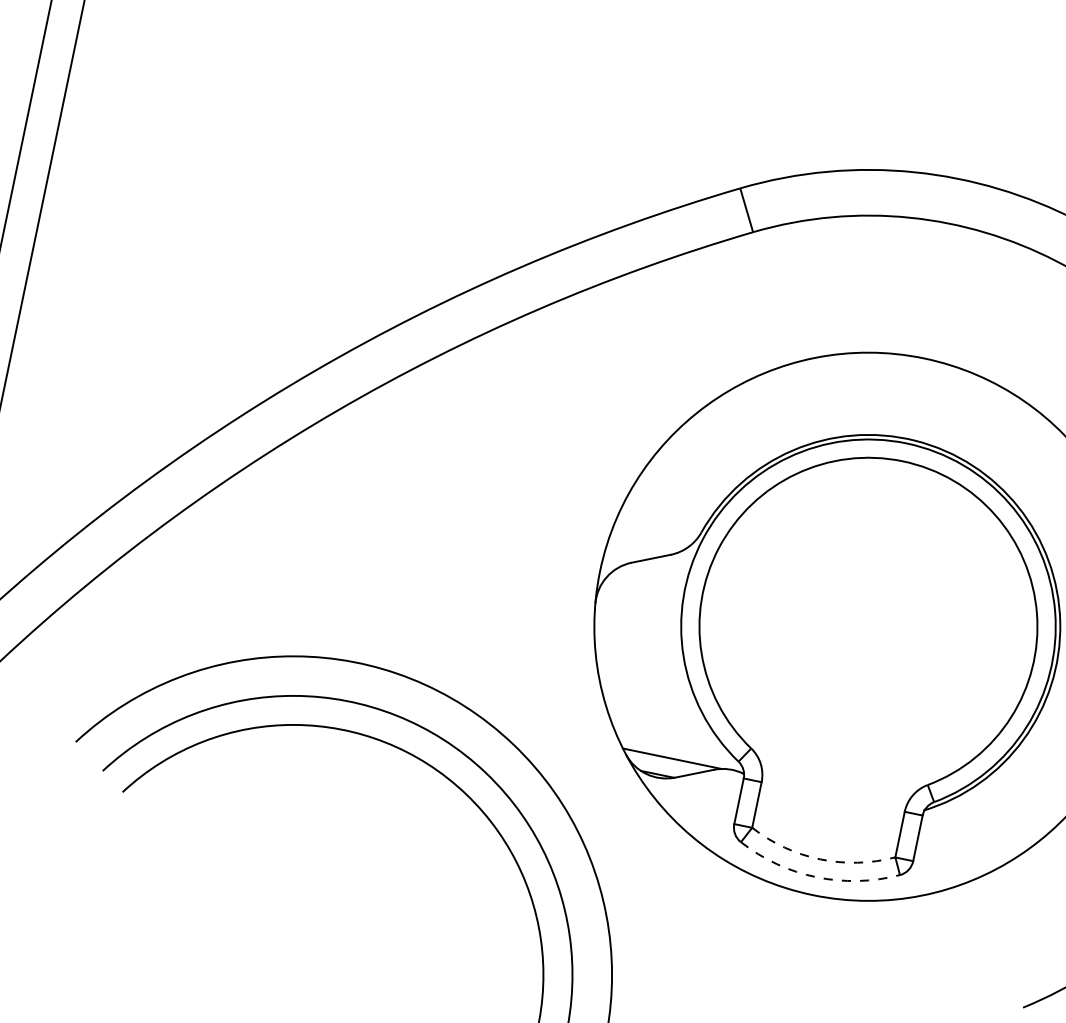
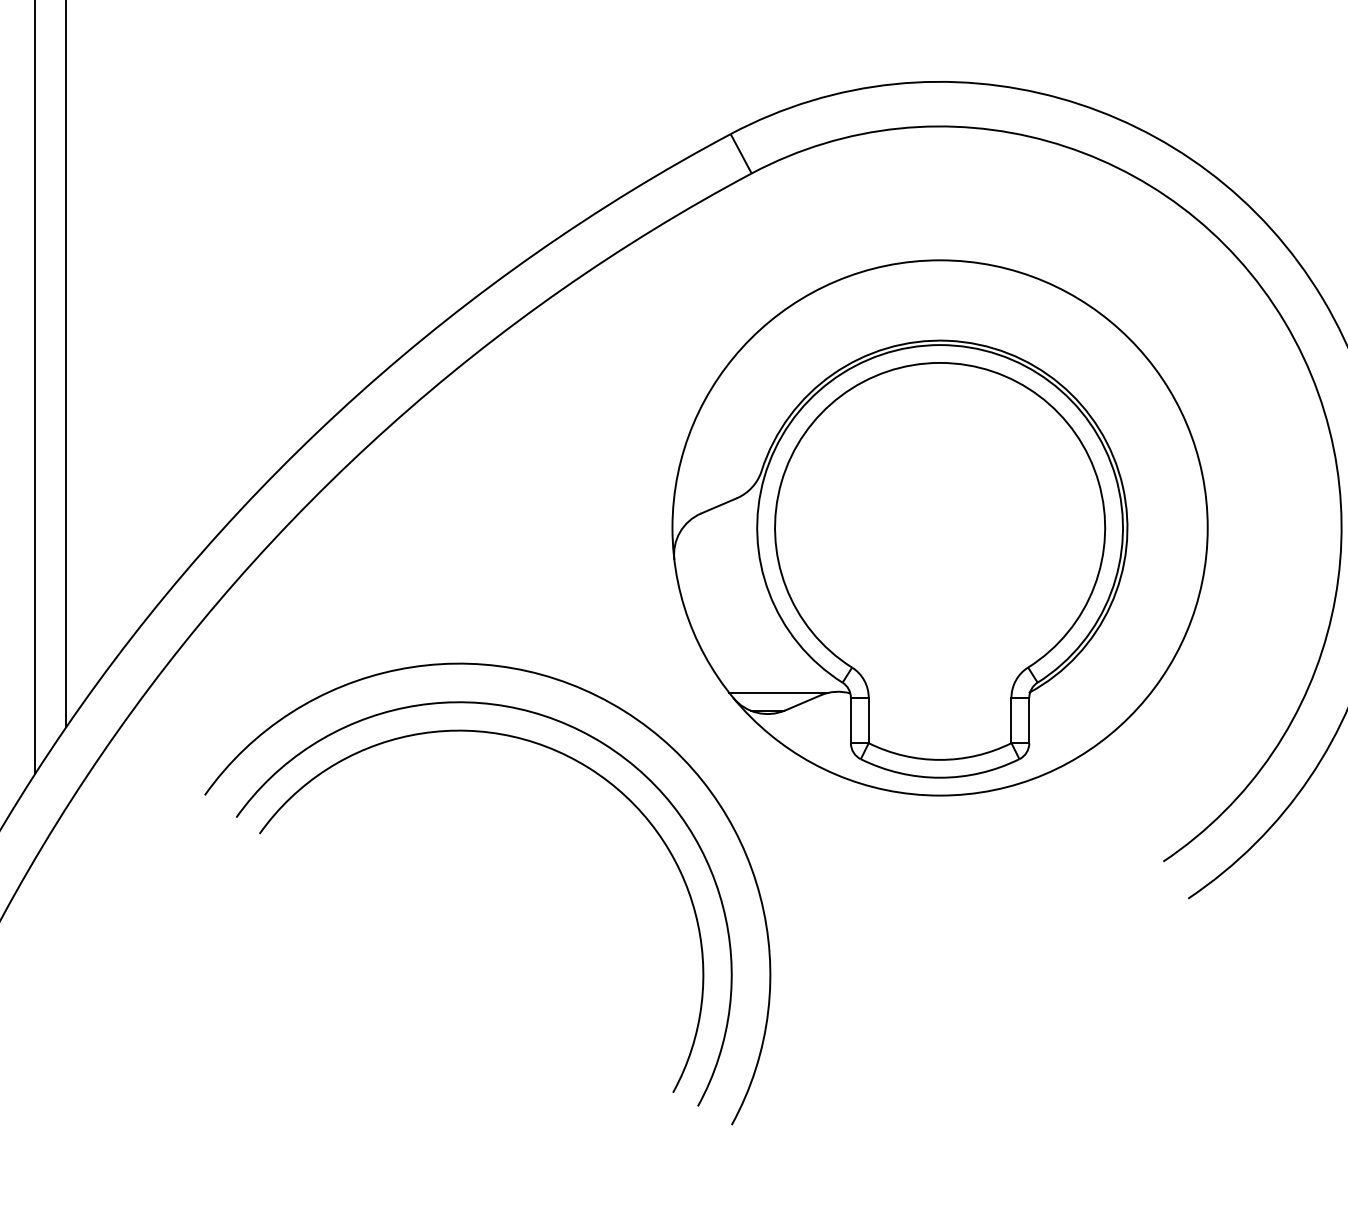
arc: (820, 859) -> (940, 759), dashed -> solid
arc: (817, 877) -> (940, 777), dashed -> solid

